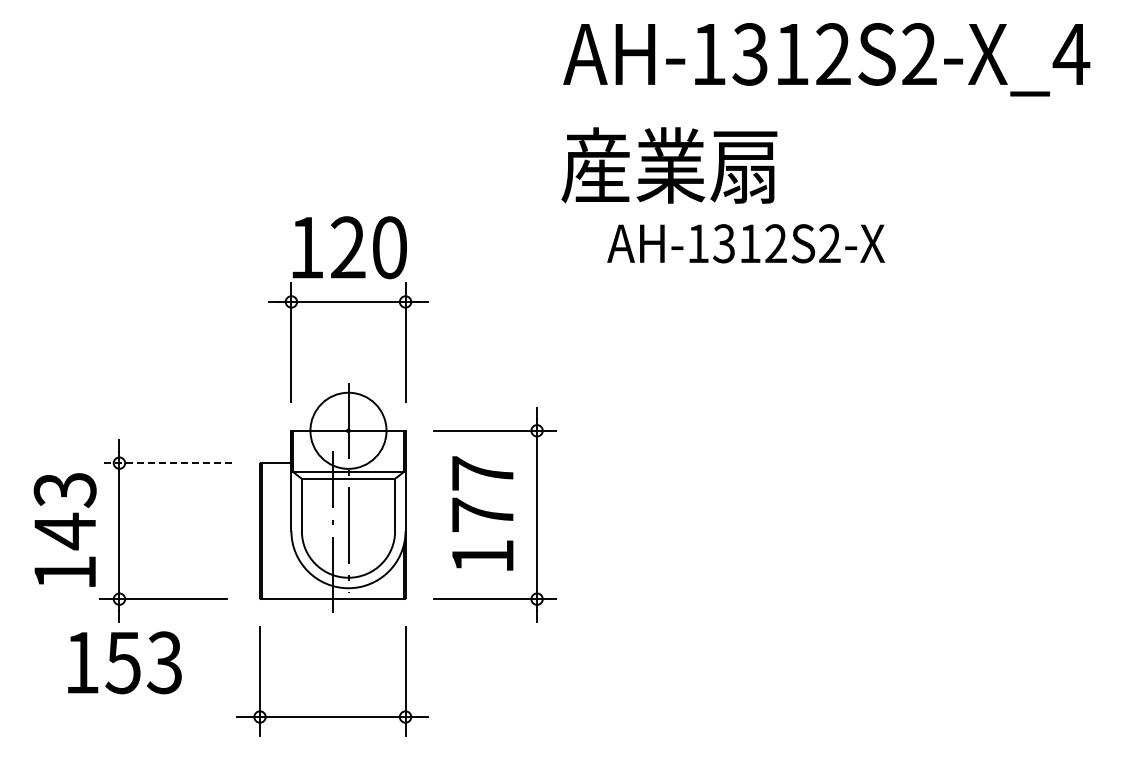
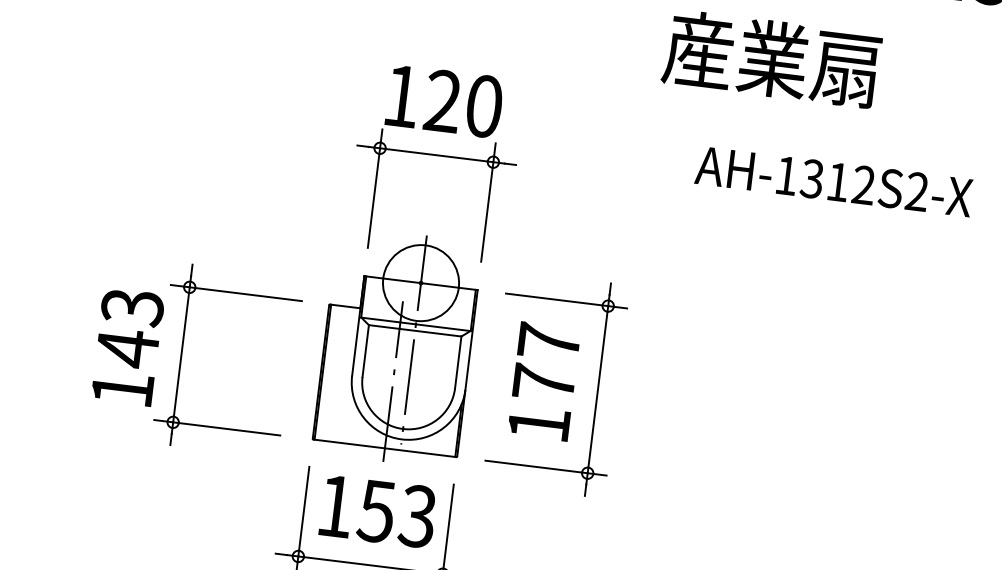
text: (745, 243) -> (833, 181), moved
line: (165, 463) -> (235, 293), dashed -> solid
text: (124, 662) -> (377, 511), moved

